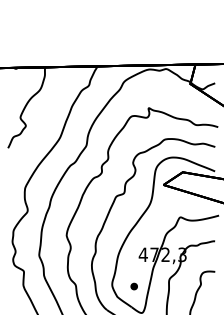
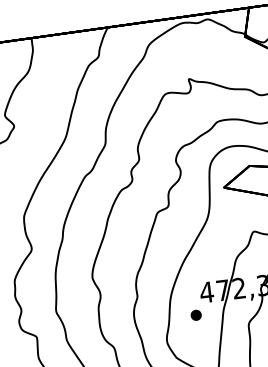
part: (133, 286) -> (195, 315), moved

